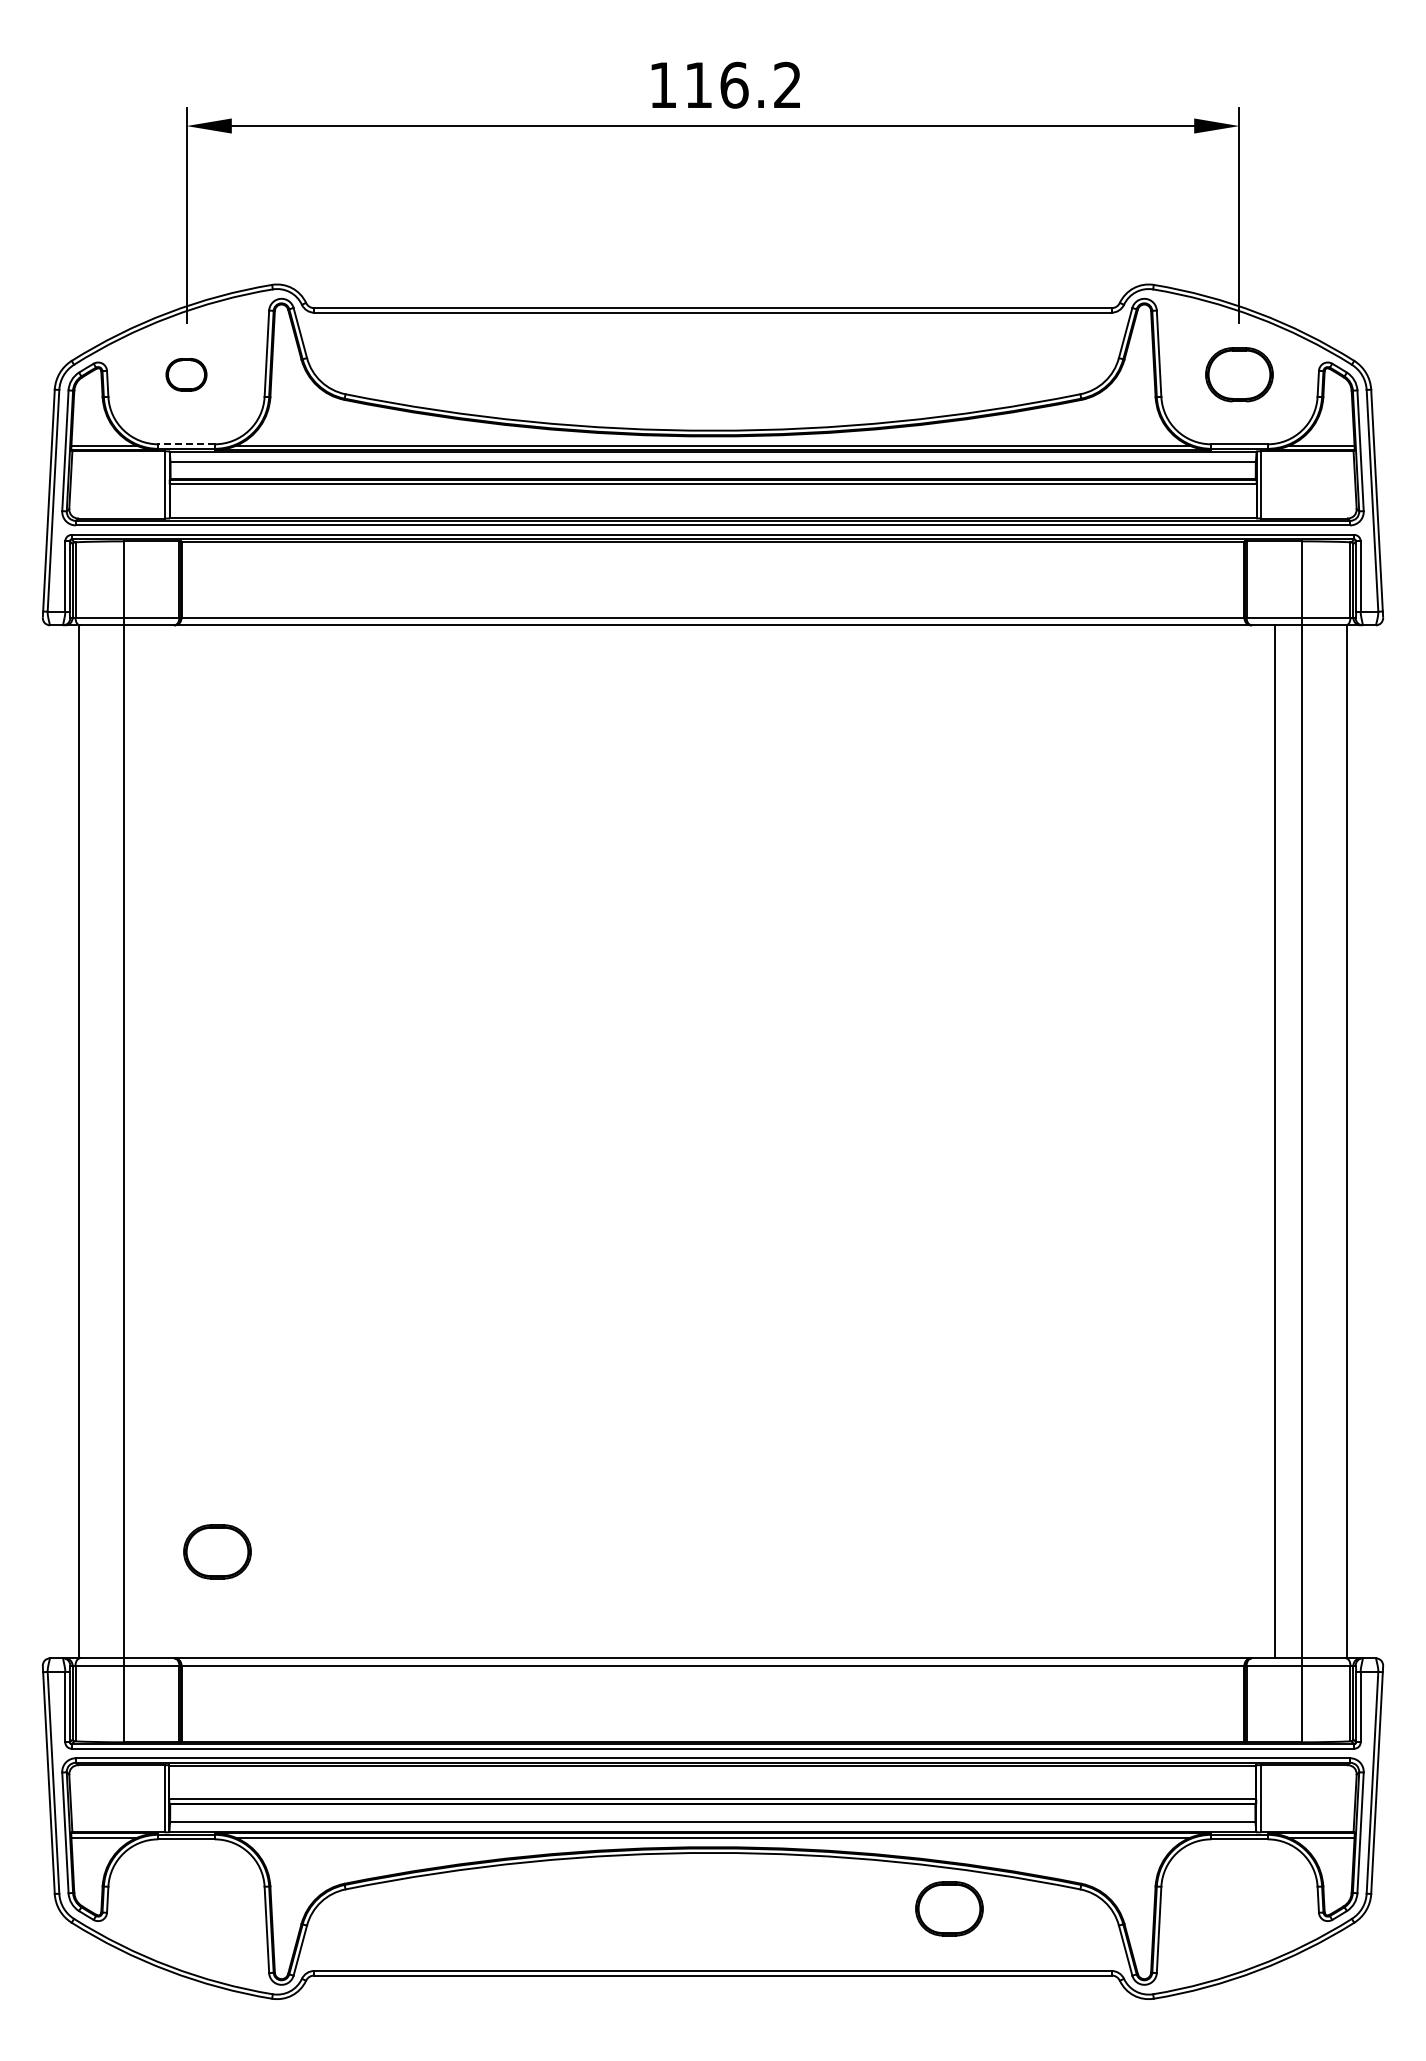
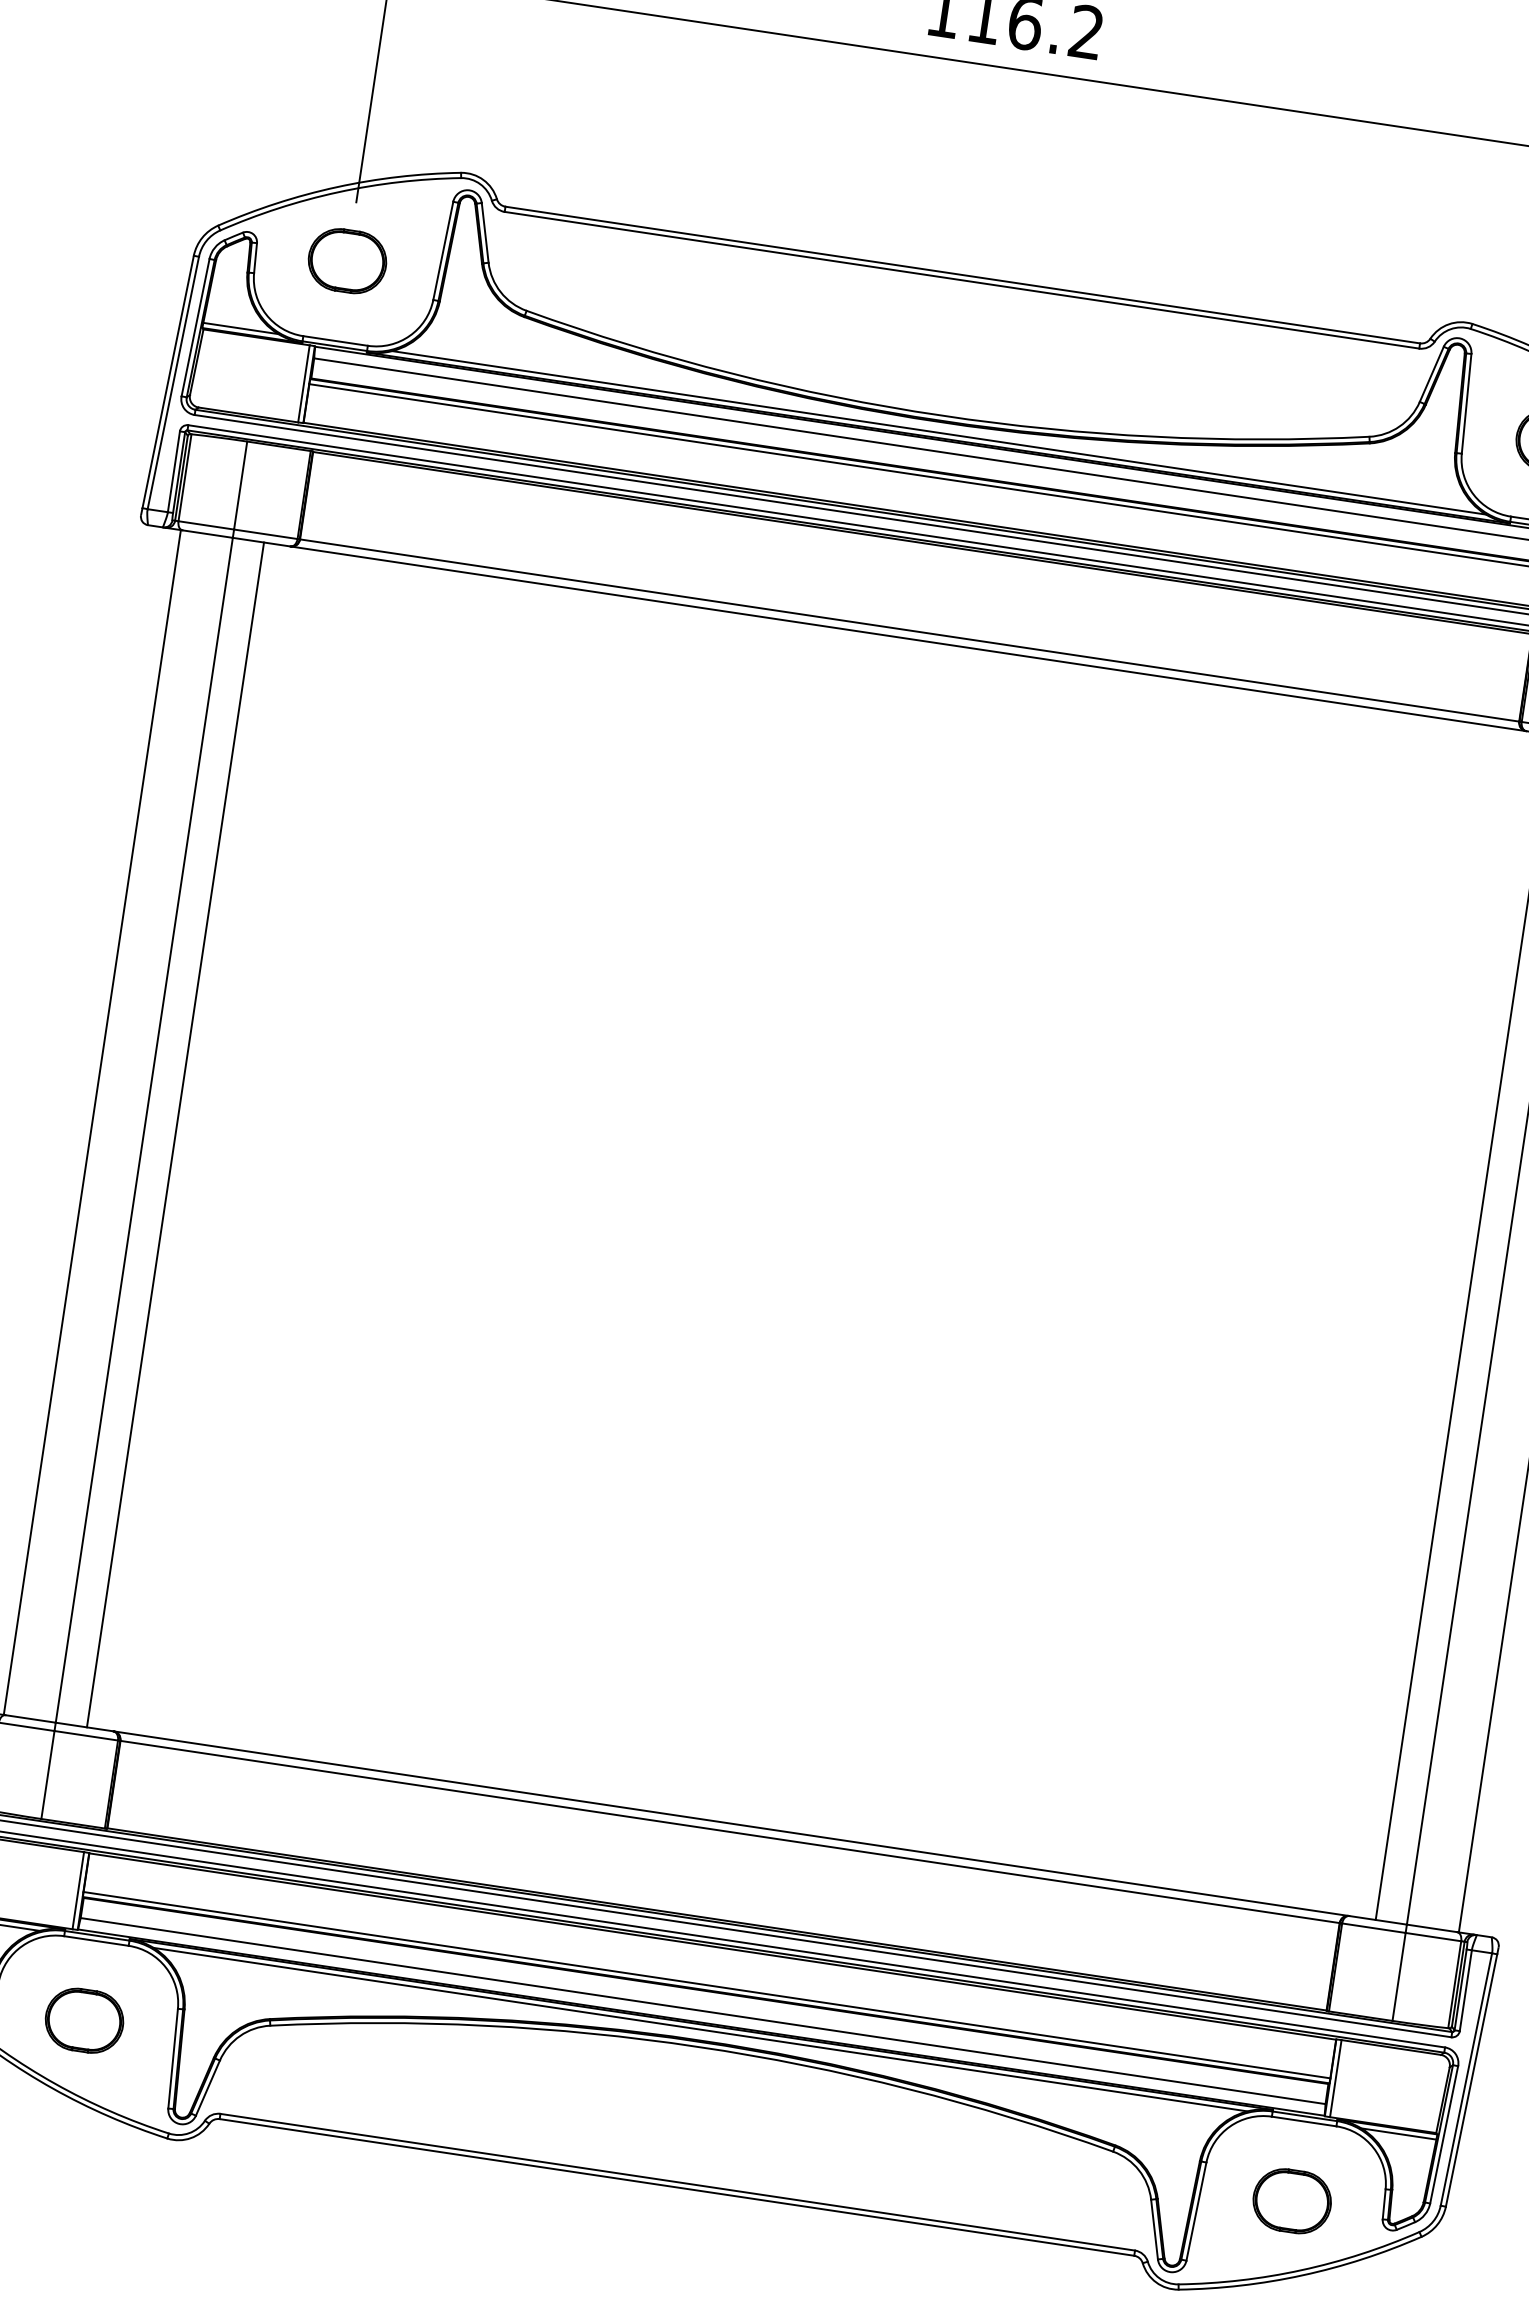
part: (186, 374) -> (347, 260), size x1.67
line: (186, 444) -> (335, 341), dashed -> solid
line: (151, 1141) -> (175, 1134), added
part: (217, 1551) -> (84, 2020), moved
part: (949, 1908) -> (1292, 2200), moved

